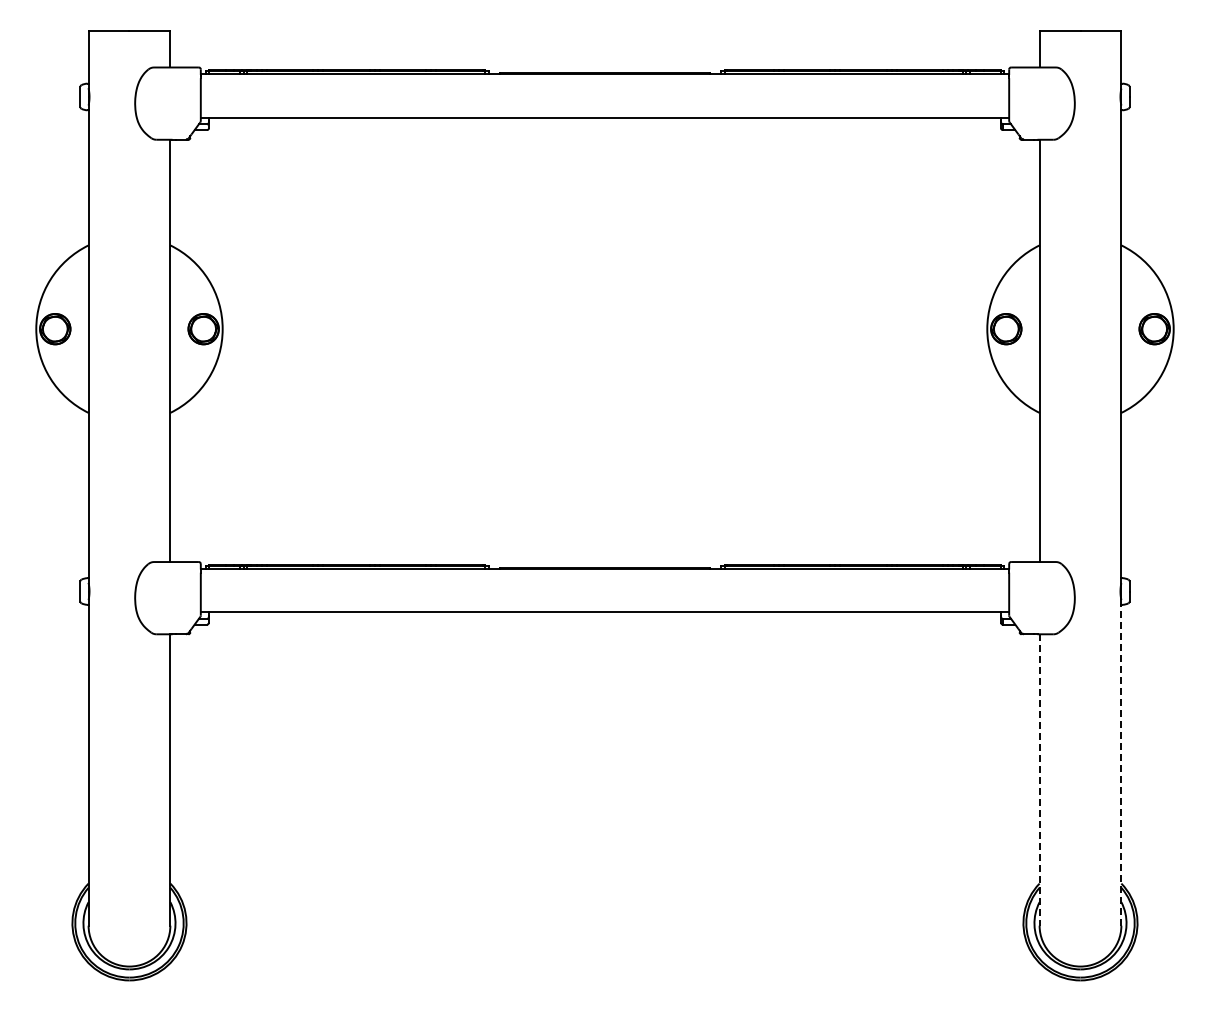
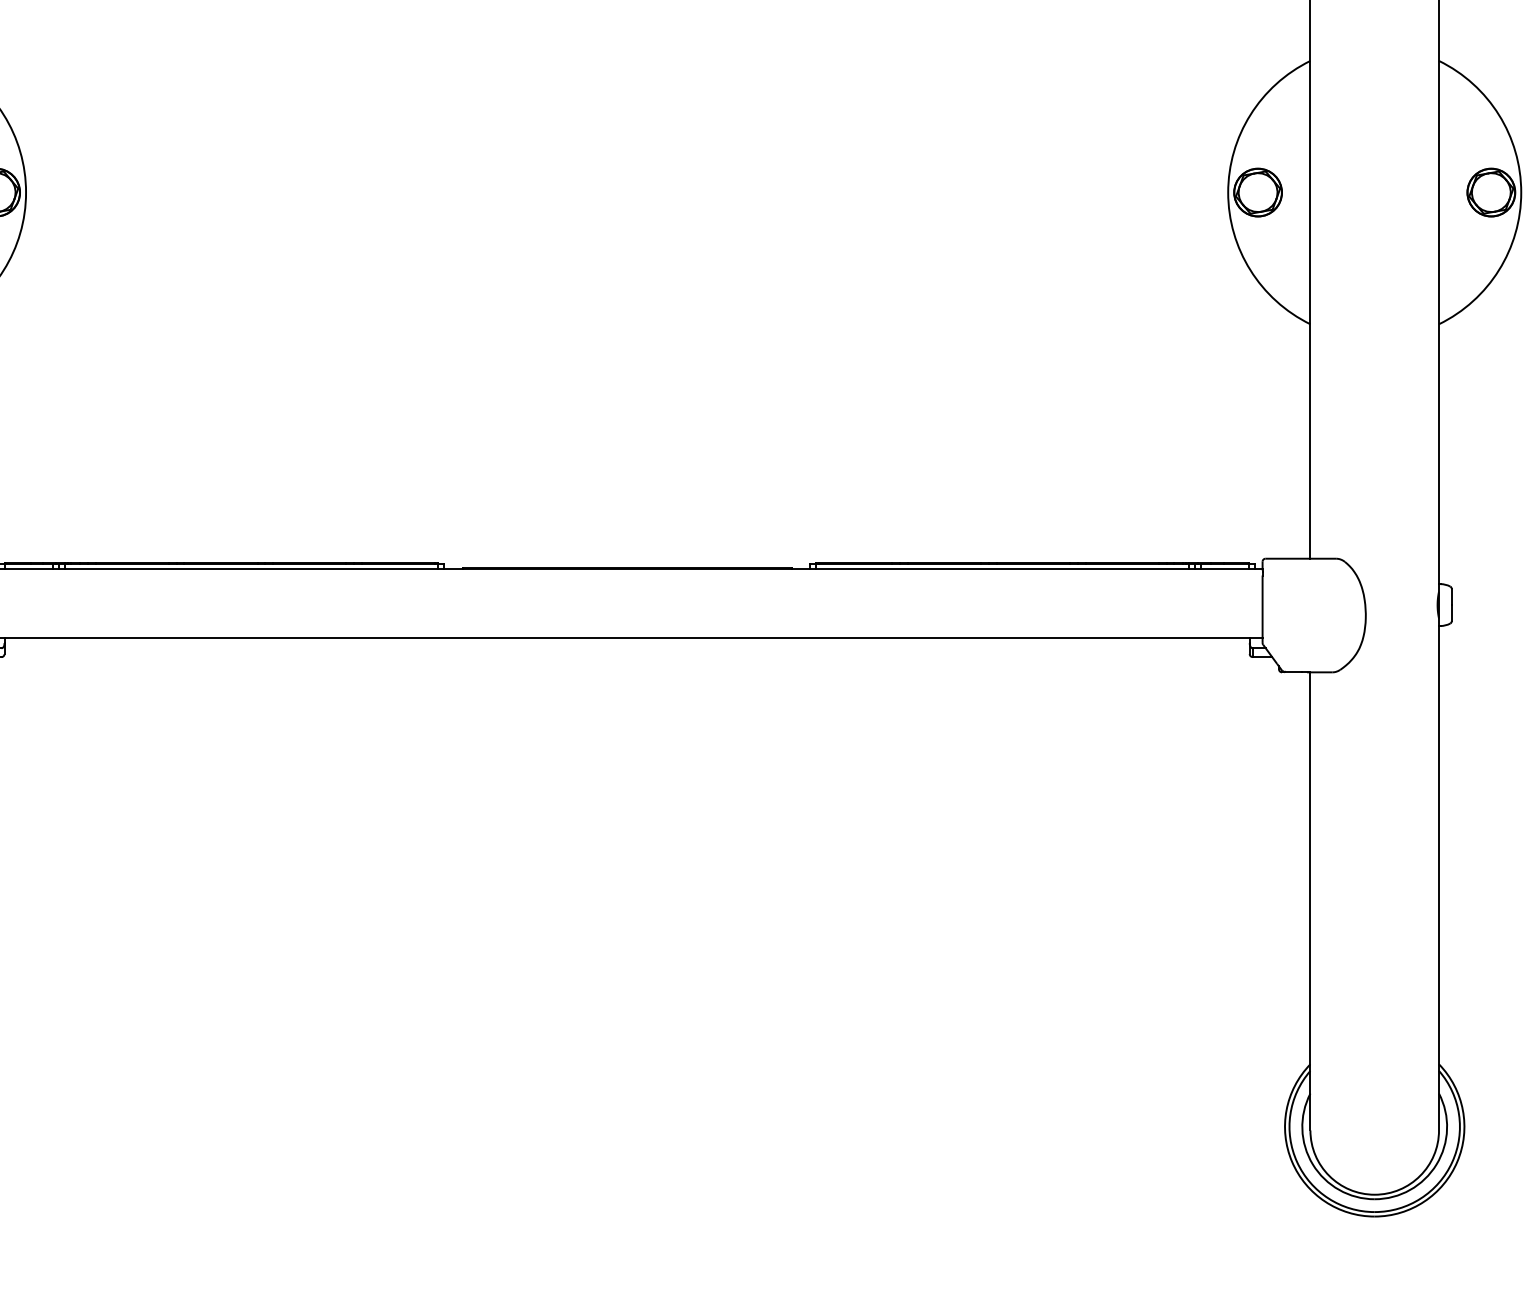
line: (1121, 764) -> (1439, 877), dashed -> solid
line: (1039, 779) -> (1310, 900), dashed -> solid

